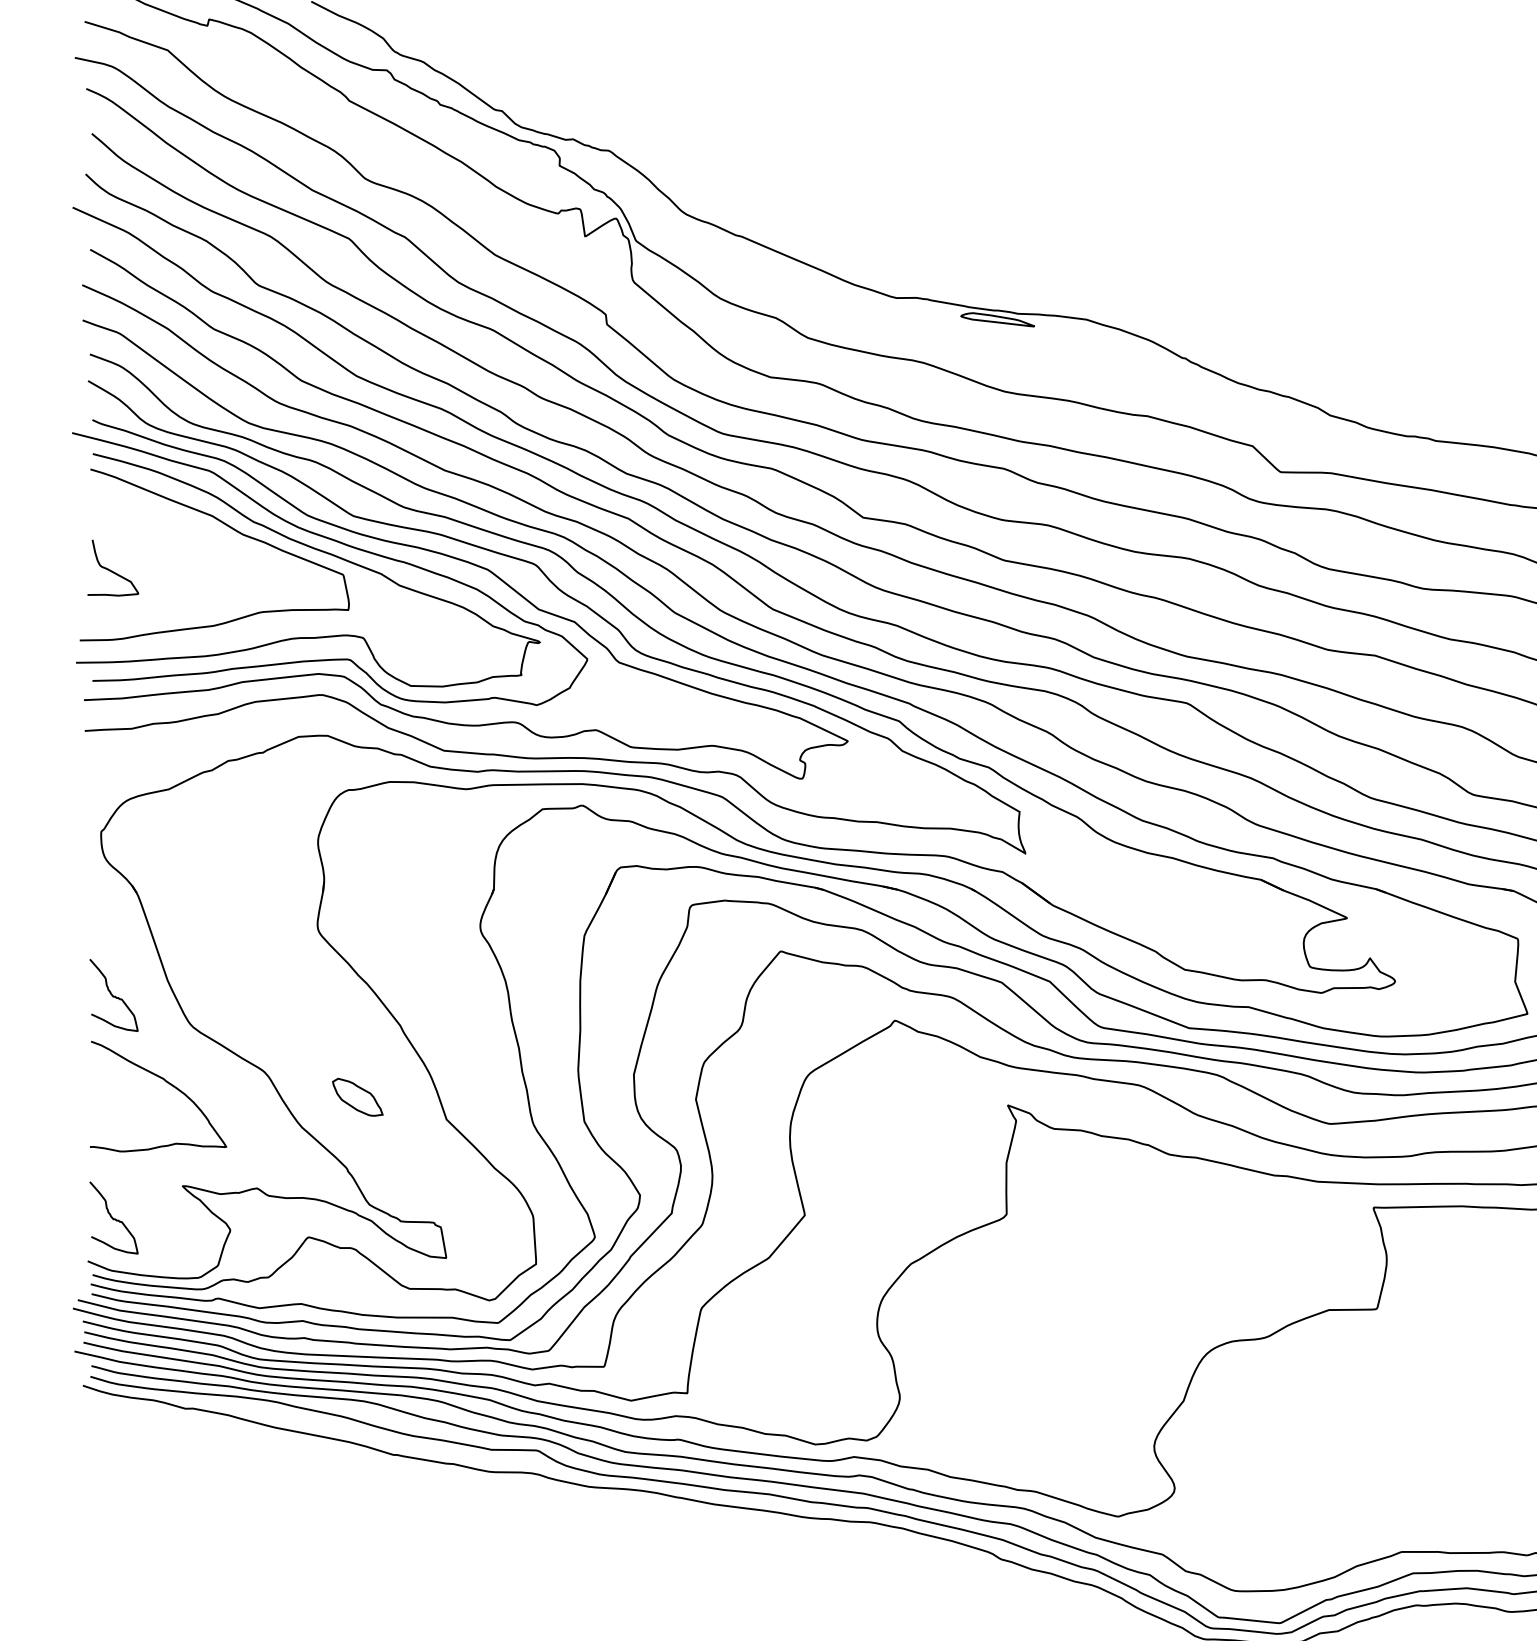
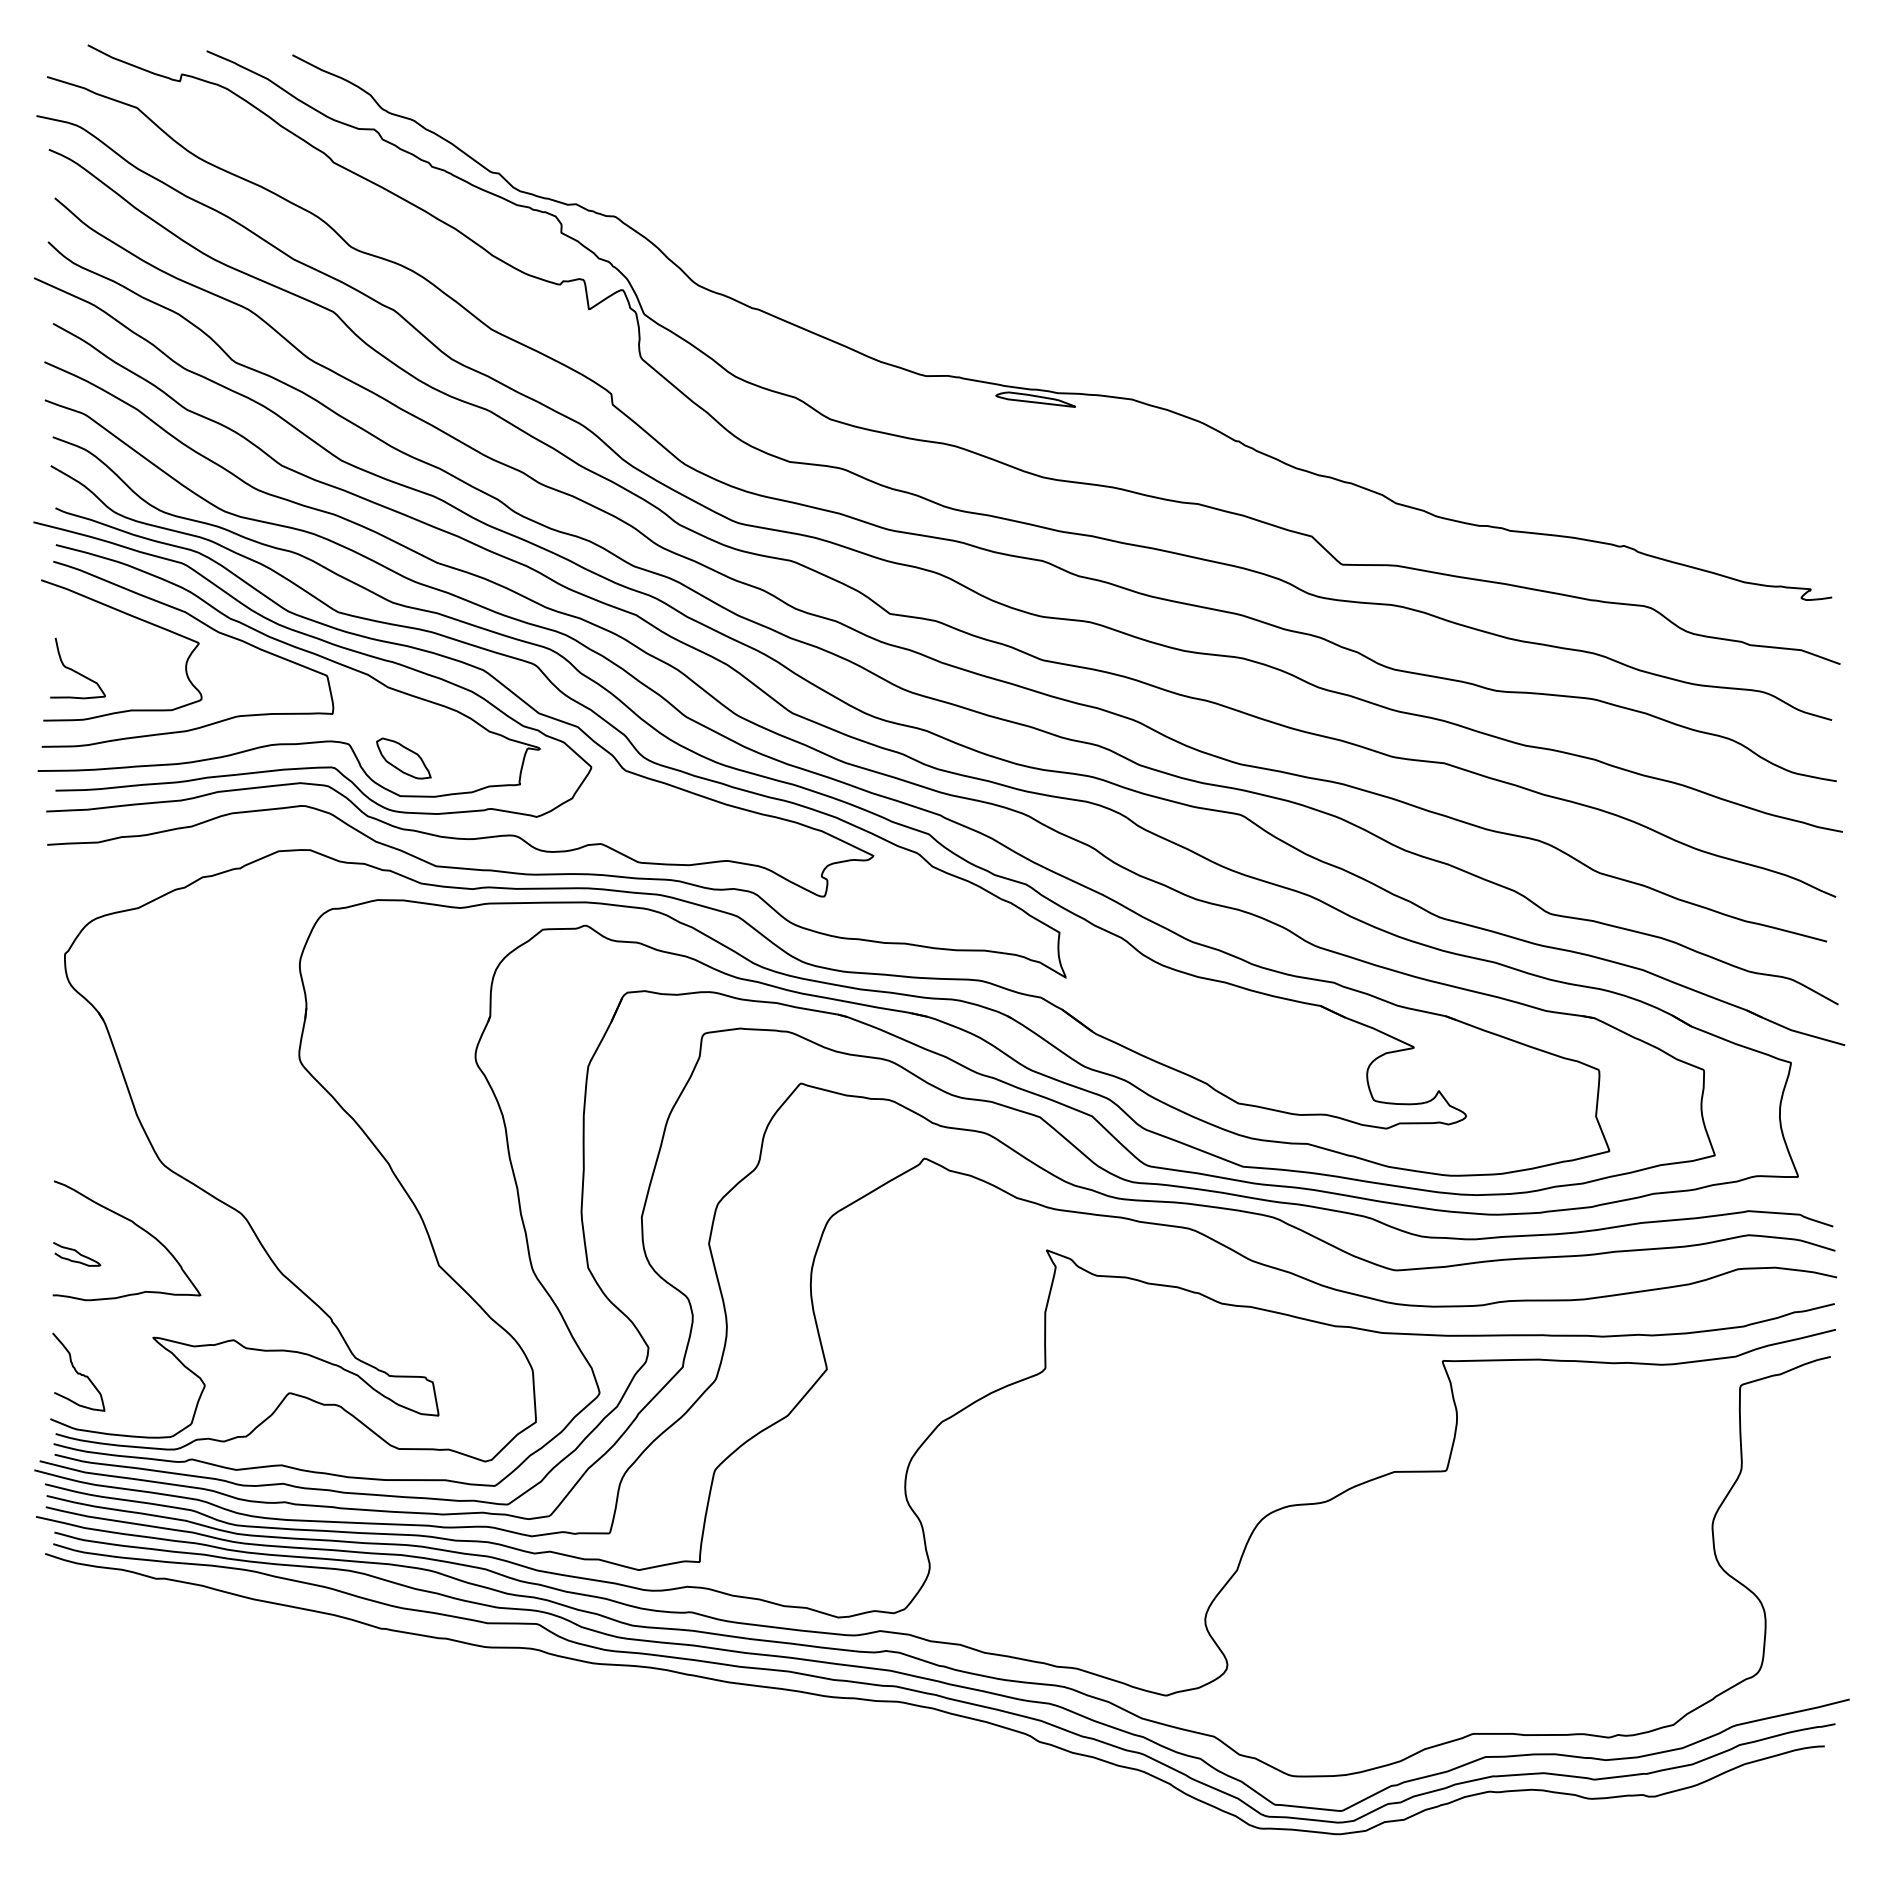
curve: (163, 520) -> (132, 617), added
curve: (112, 994) -> (77, 1130), removed
part: (357, 1097) -> (403, 758), moved
curve: (112, 1108) -> (77, 1253), added

